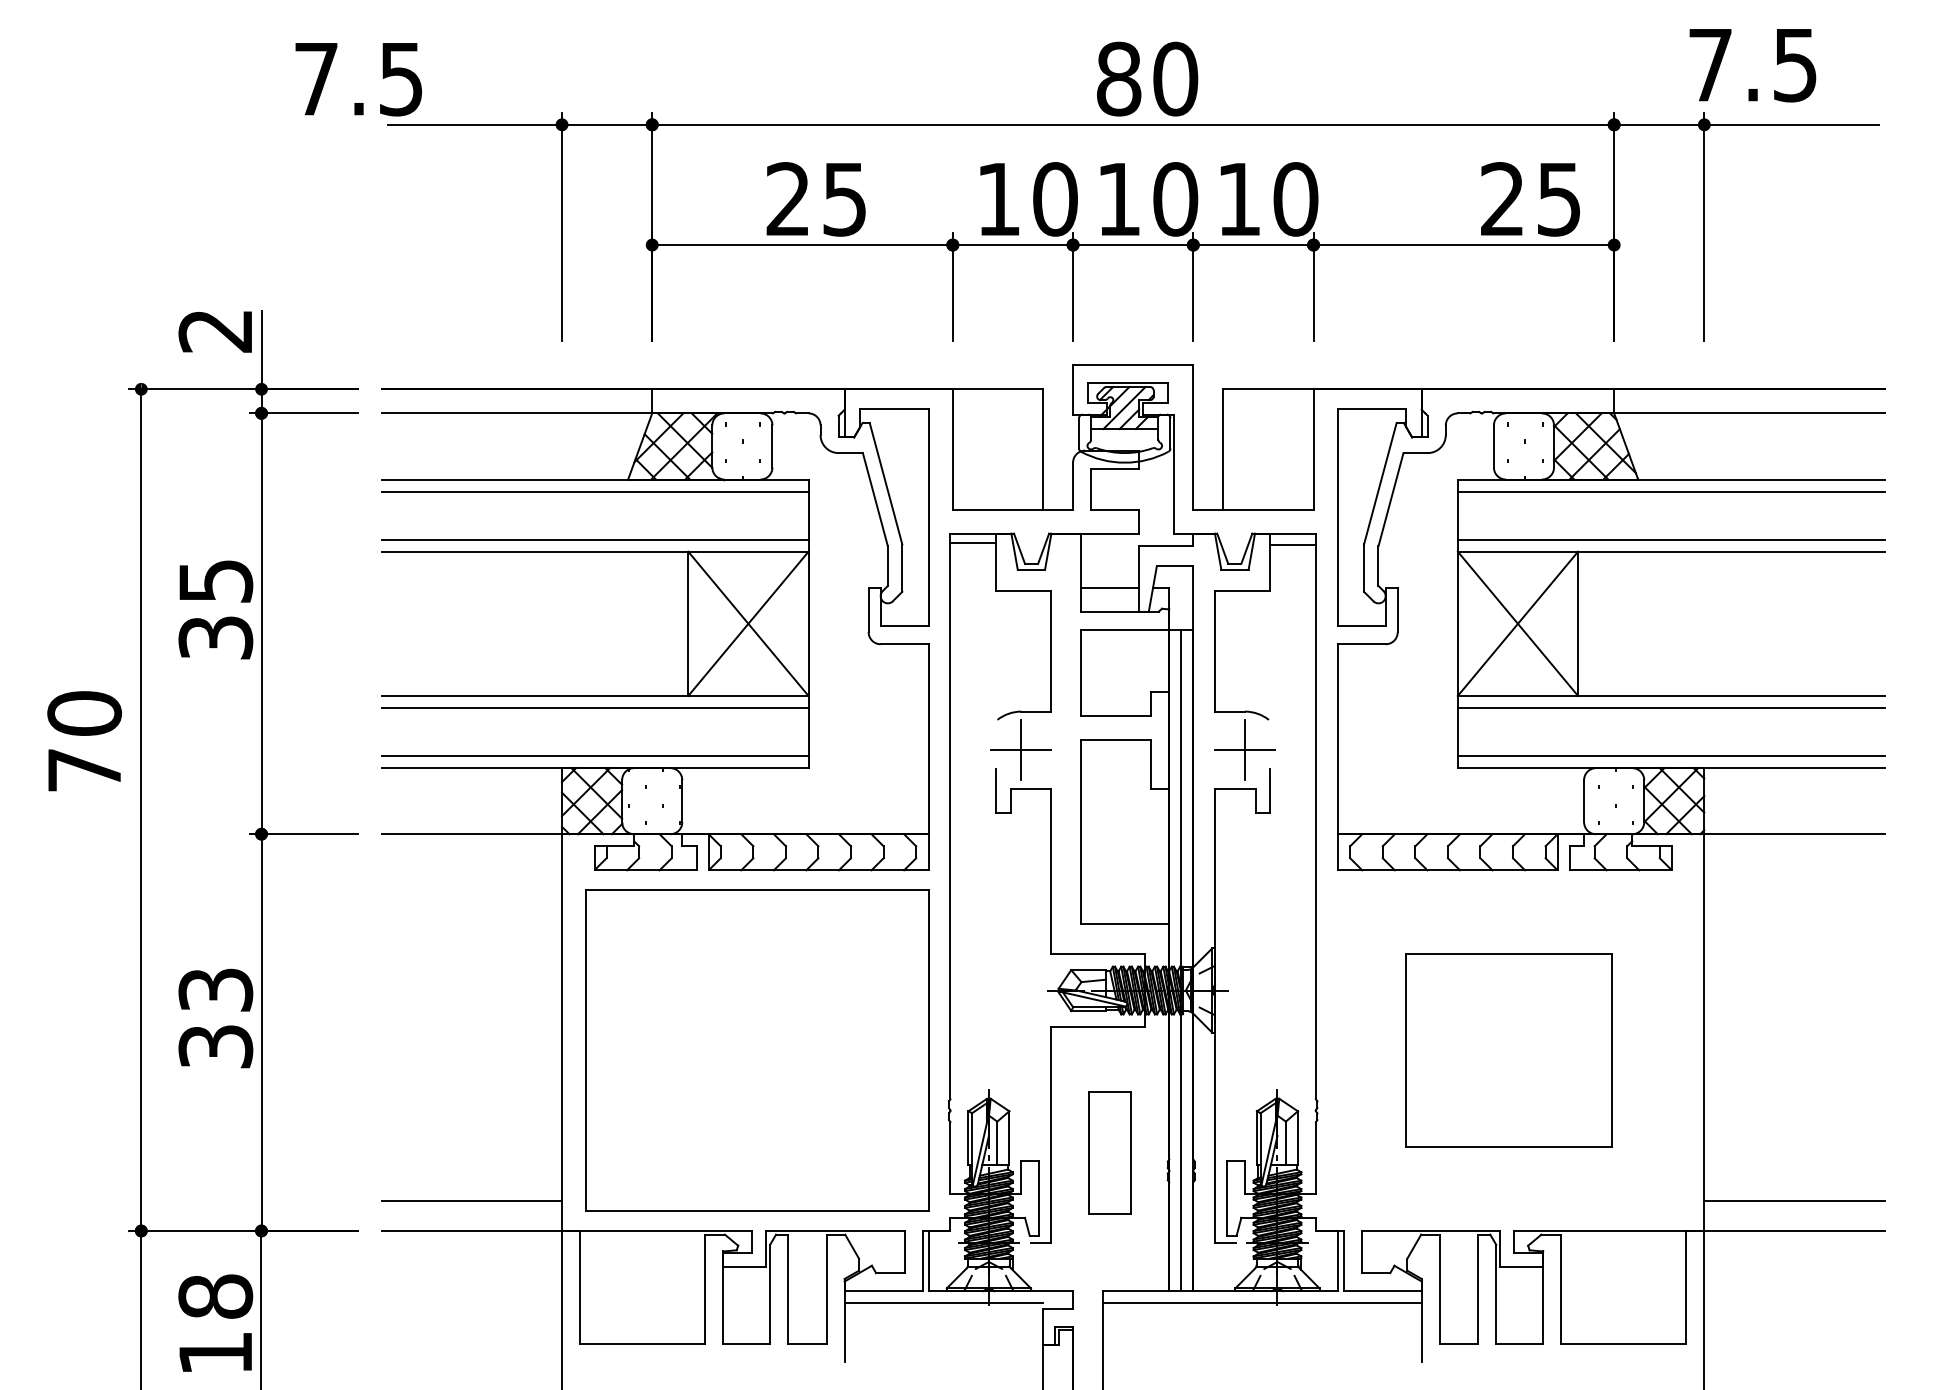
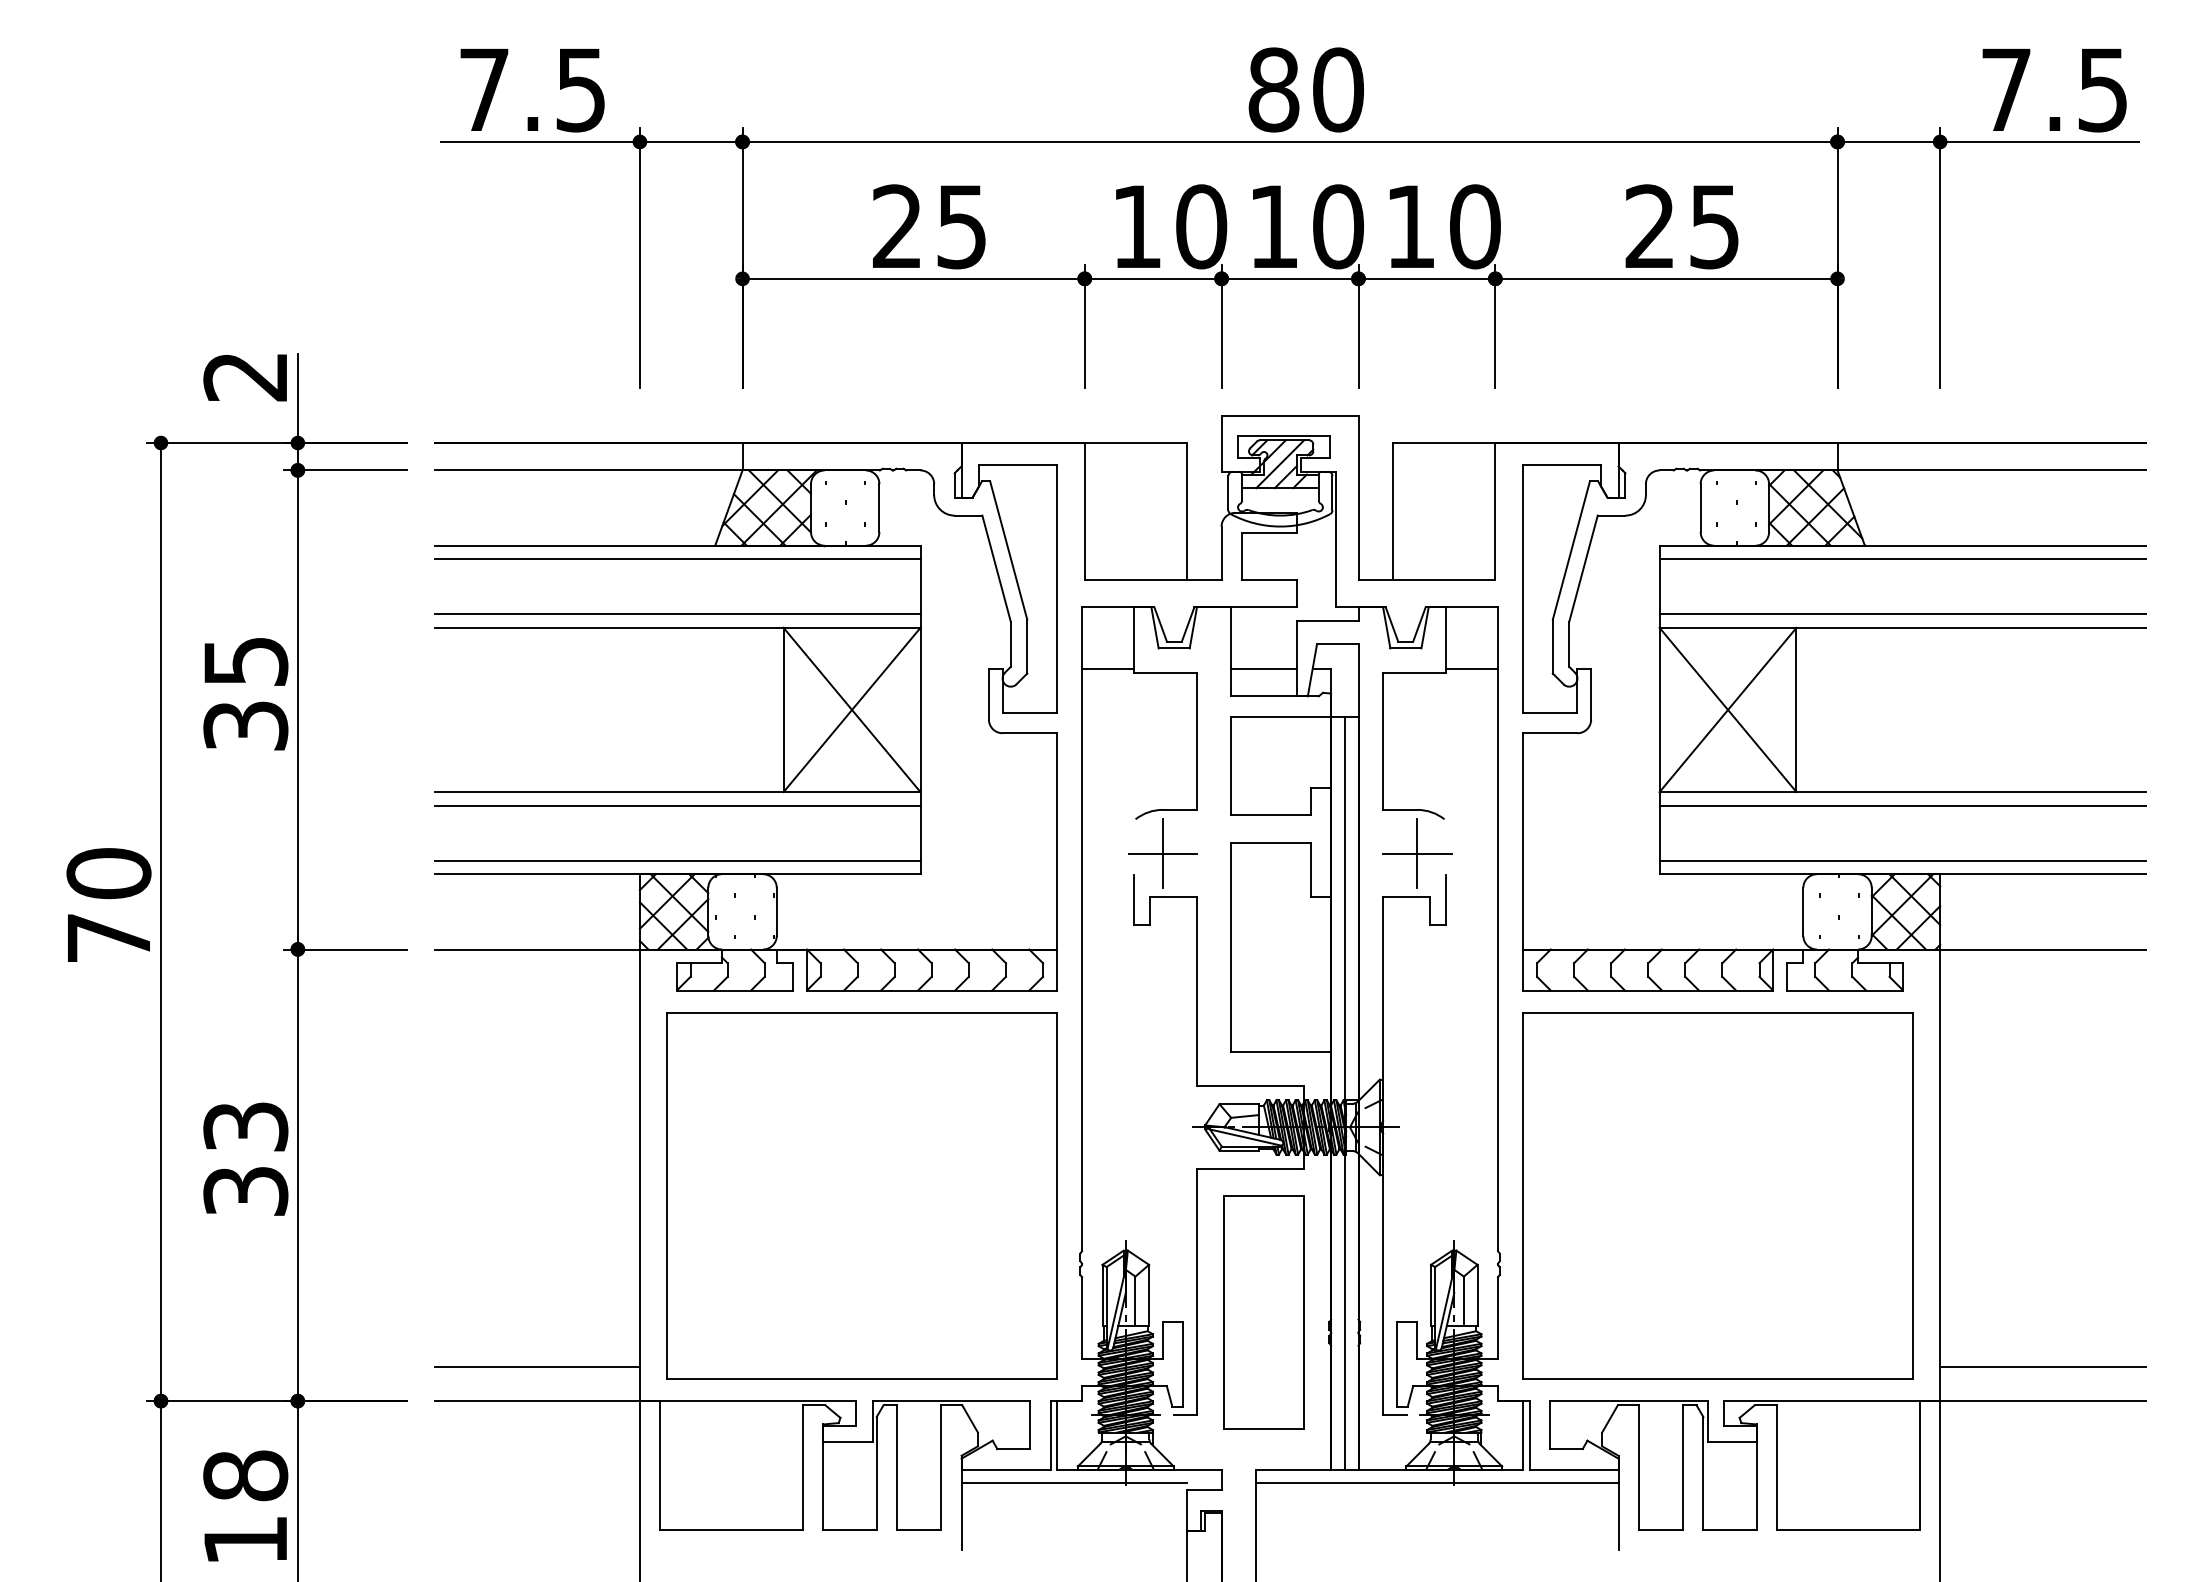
text: (1752, 65) -> (2054, 90), moved
text: (358, 79) -> (532, 90), moved
text: (1530, 199) -> (1681, 226), moved
line: (973, 542) -> (1108, 668), moved
line: (1292, 544) -> (1471, 668), moved
text: (84, 741) -> (108, 905), moved
part: (1508, 1050) -> (1717, 1195), size x1.67
part: (1109, 1152) -> (1263, 1311), size x1.67

